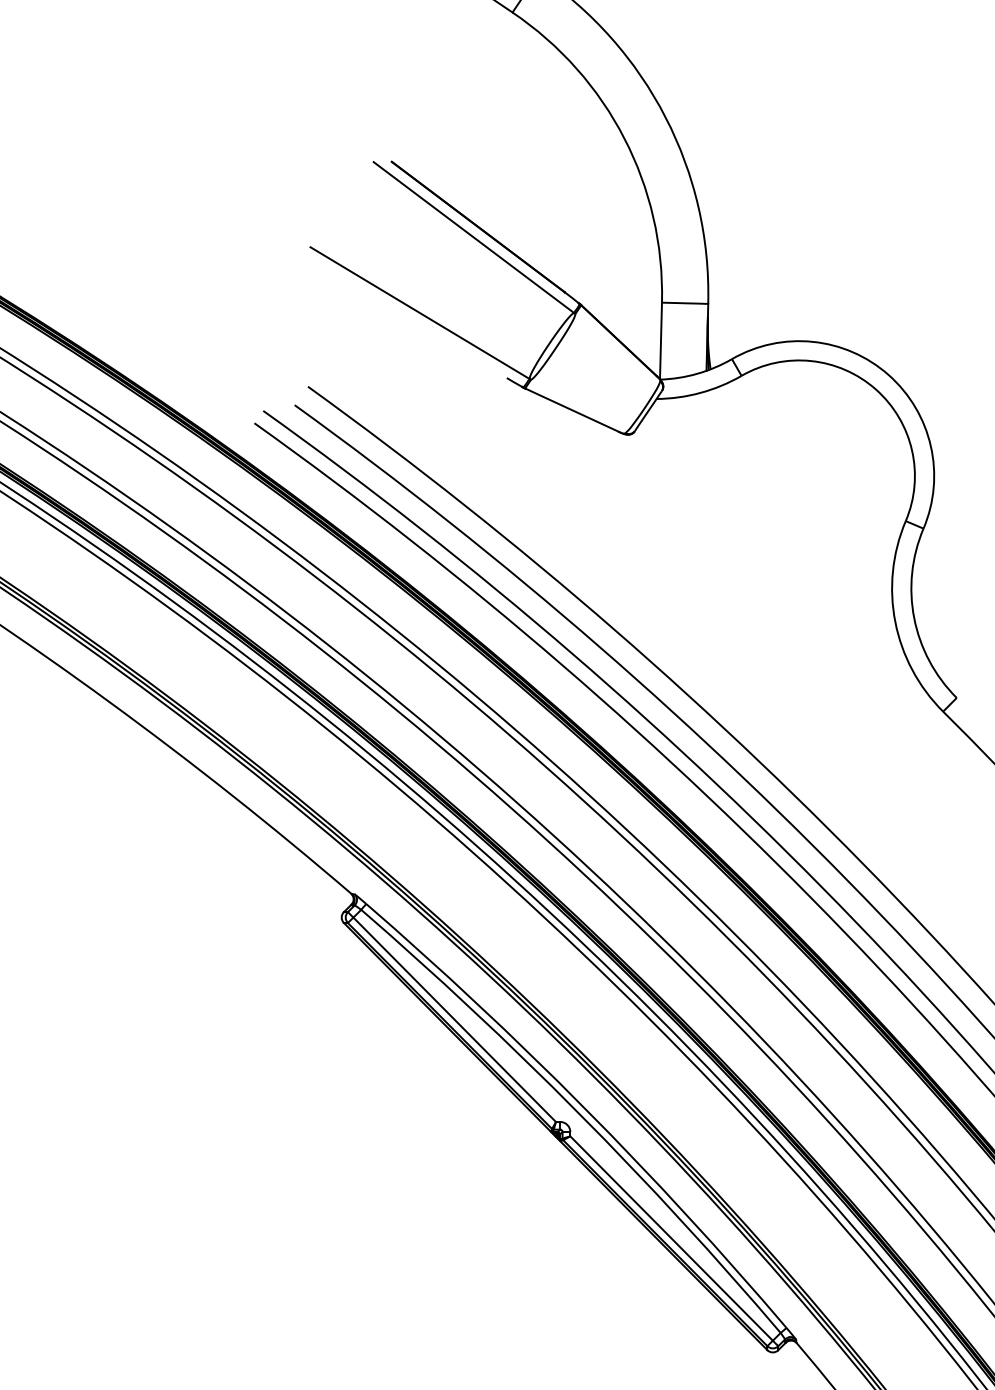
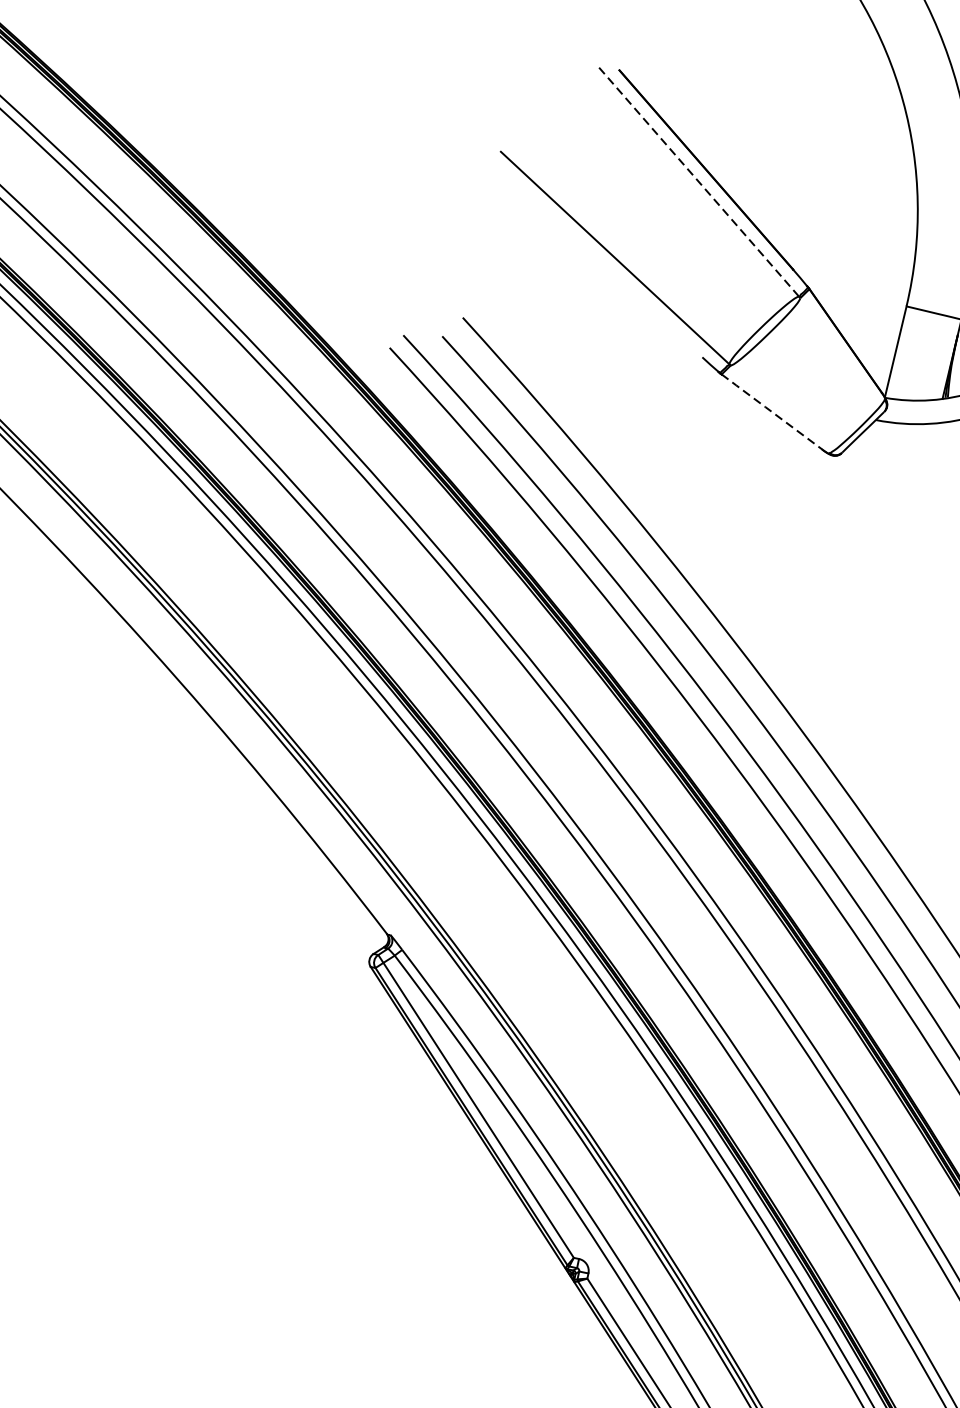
line: (473, 237) -> (697, 181), solid -> dashed
line: (571, 409) -> (771, 411), solid -> dashed

